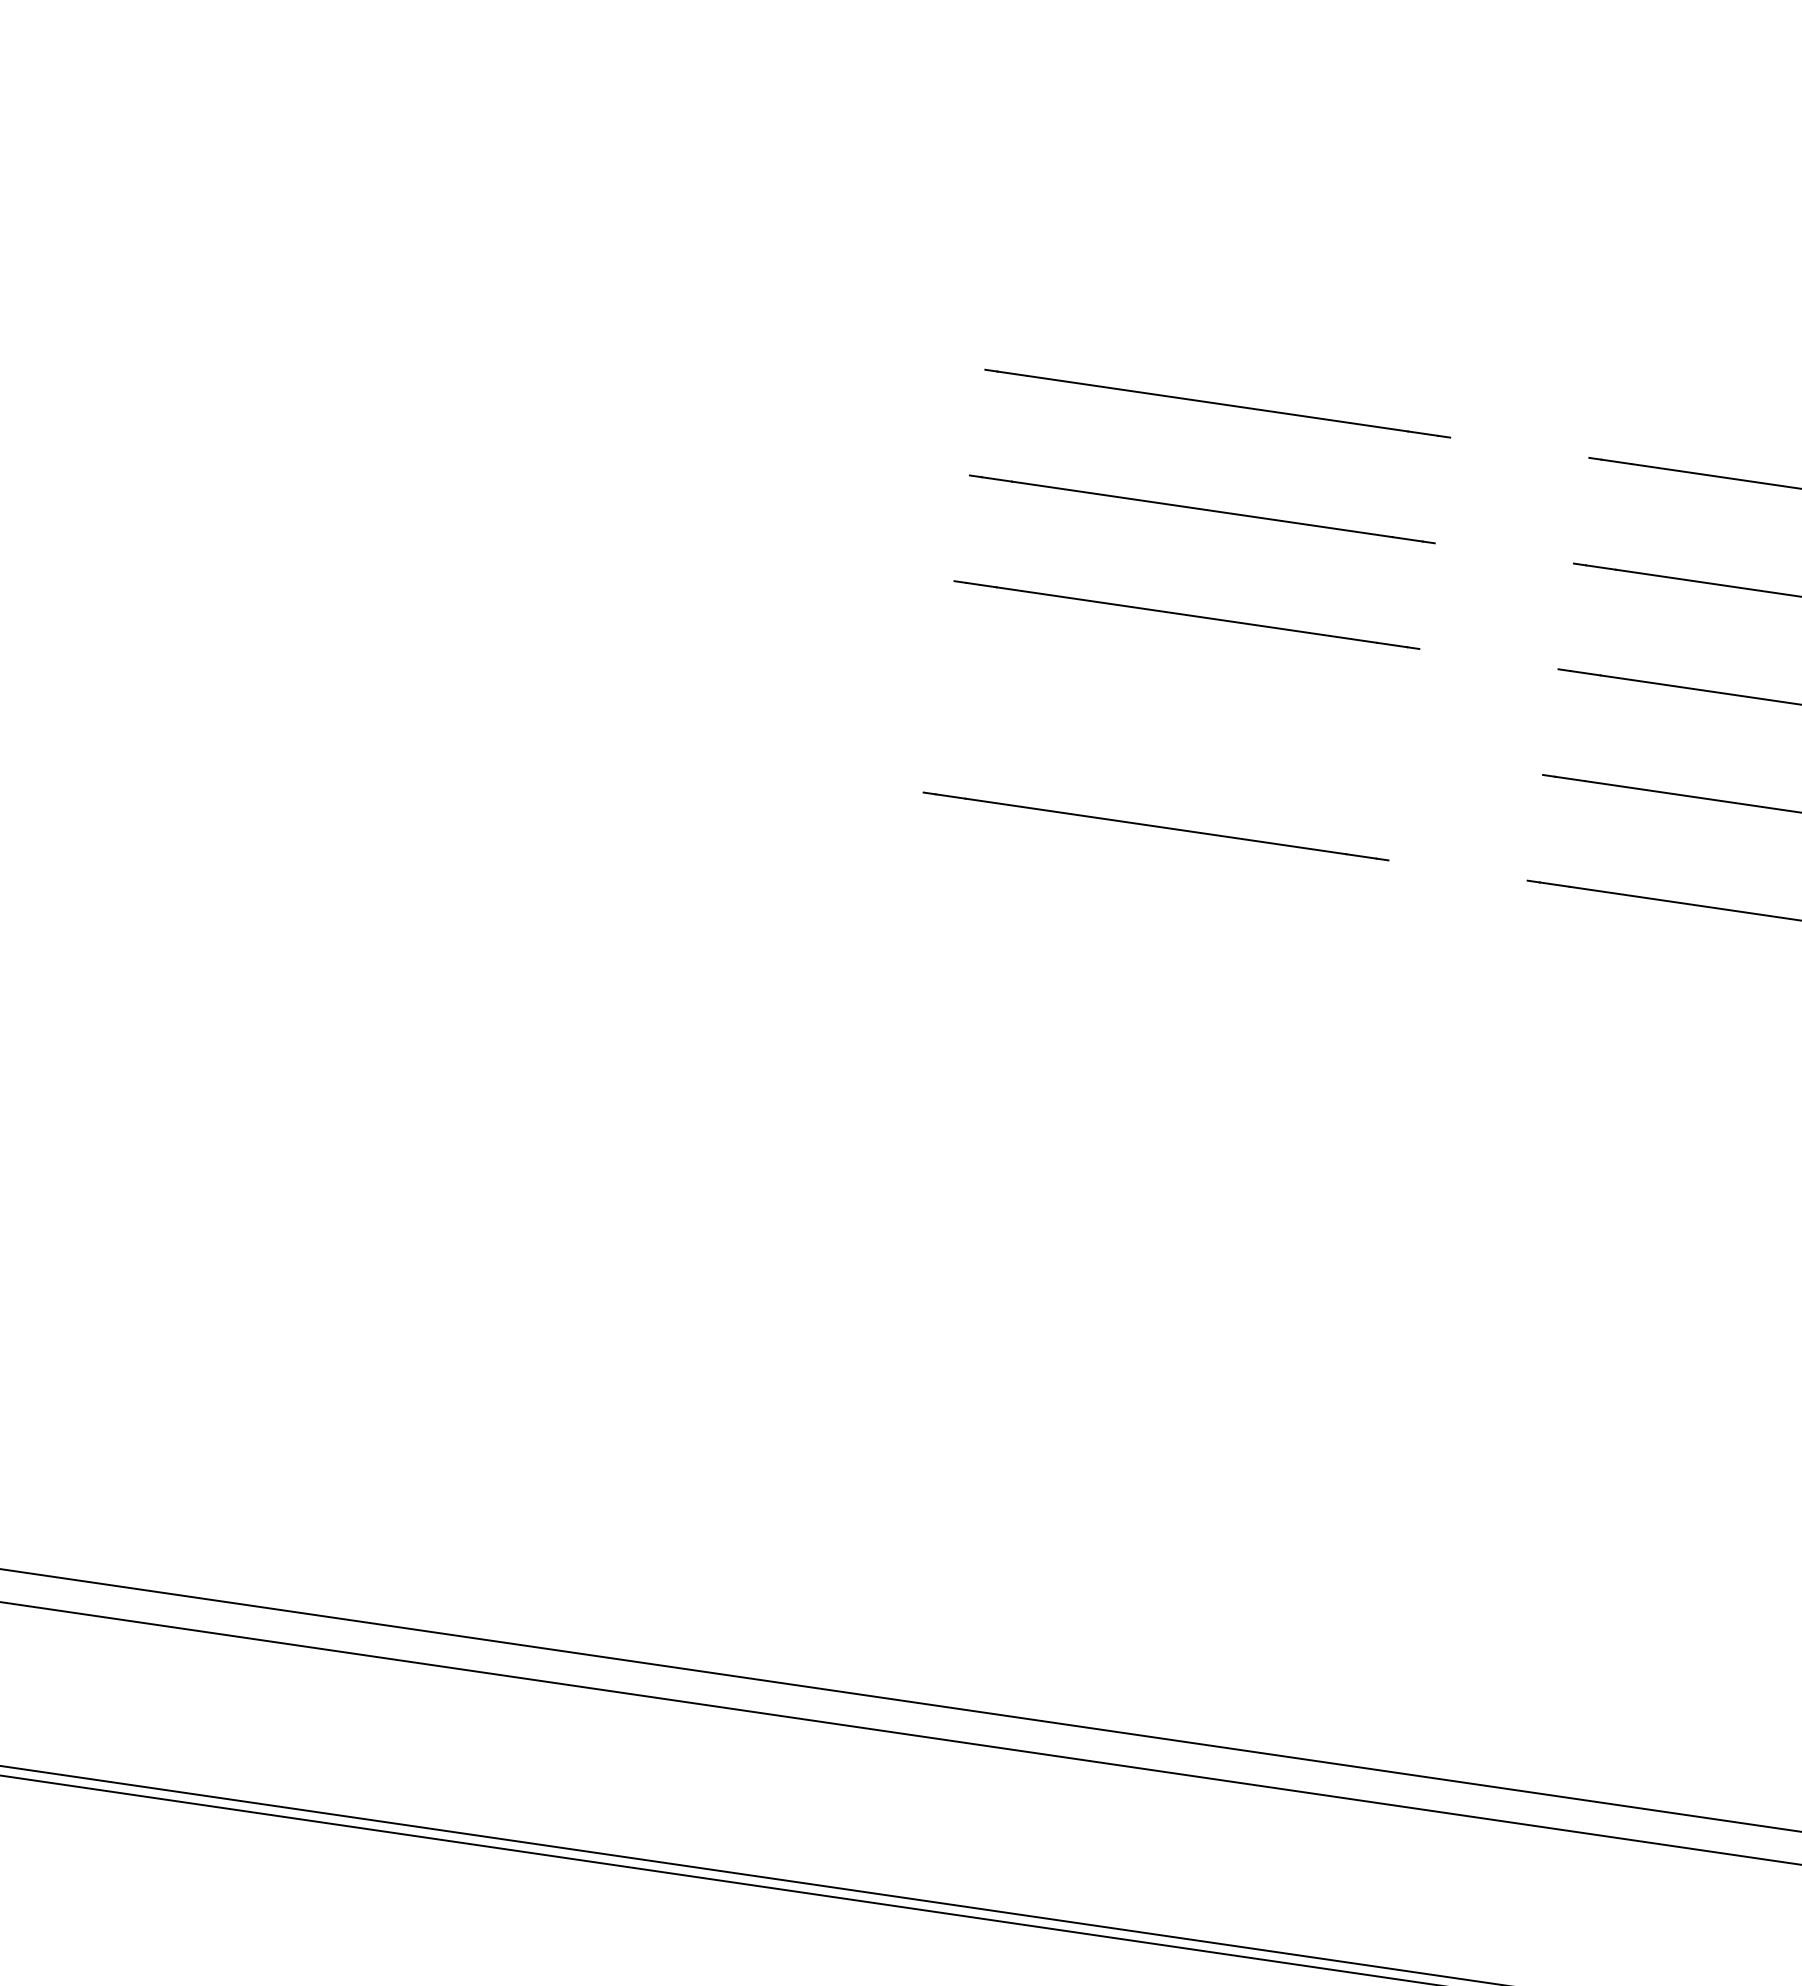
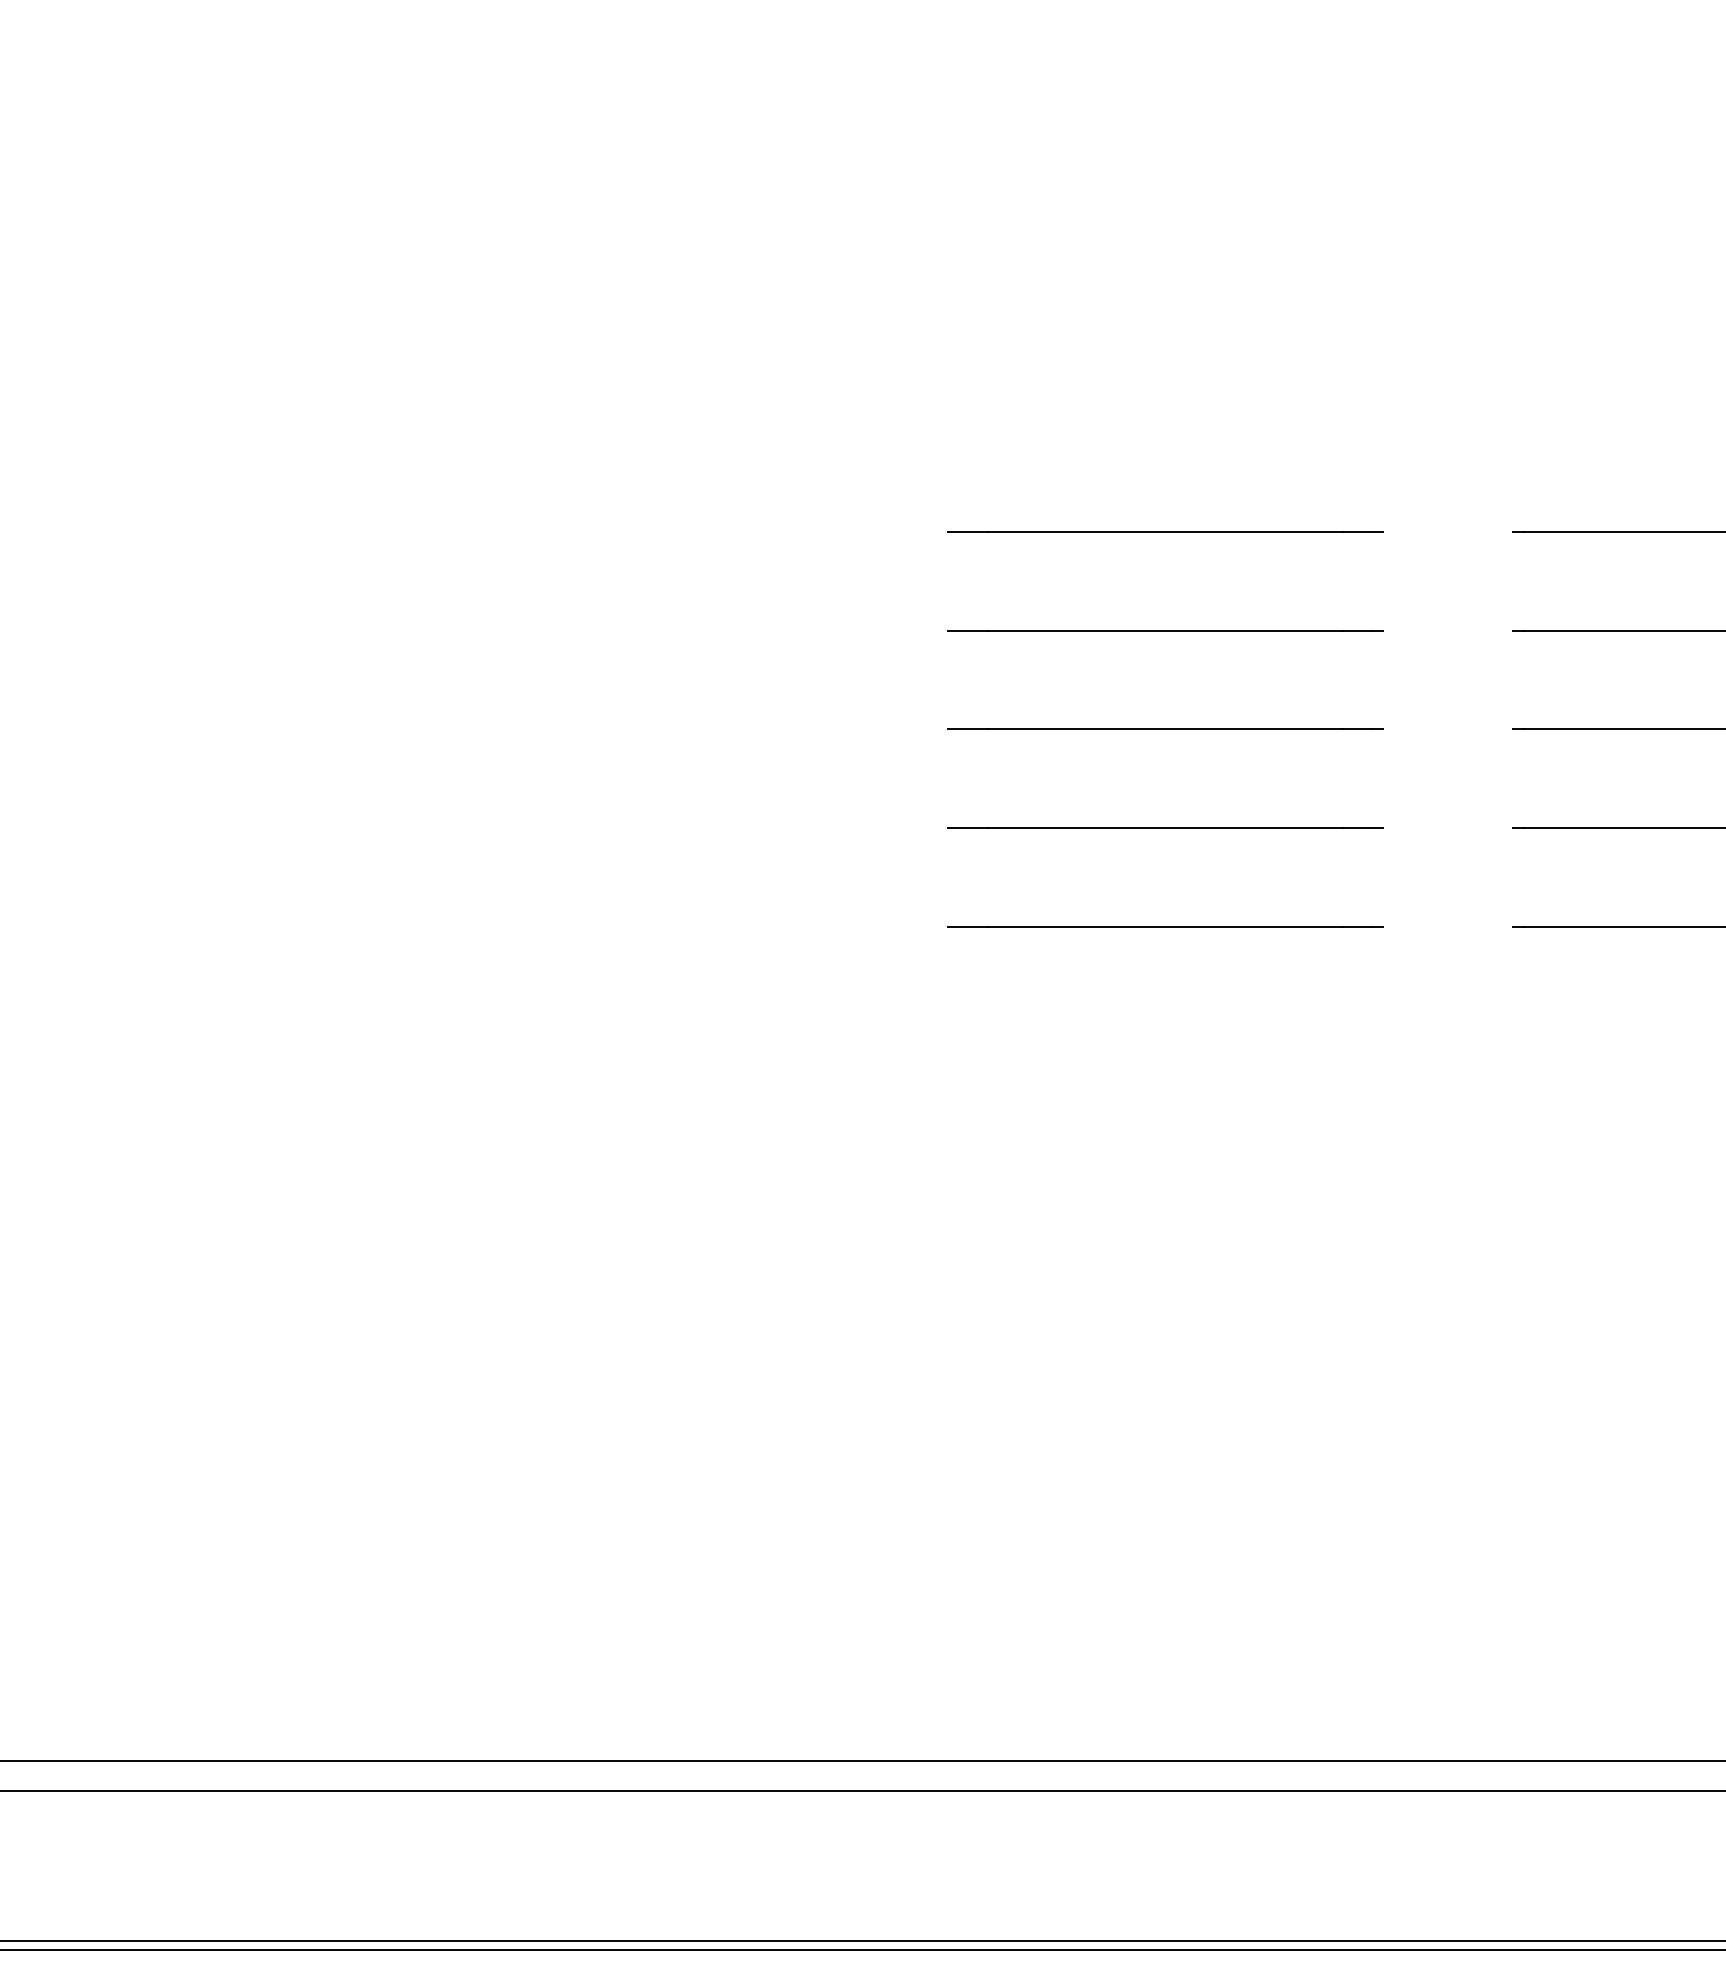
line: (1171, 719) -> (1165, 827), added

